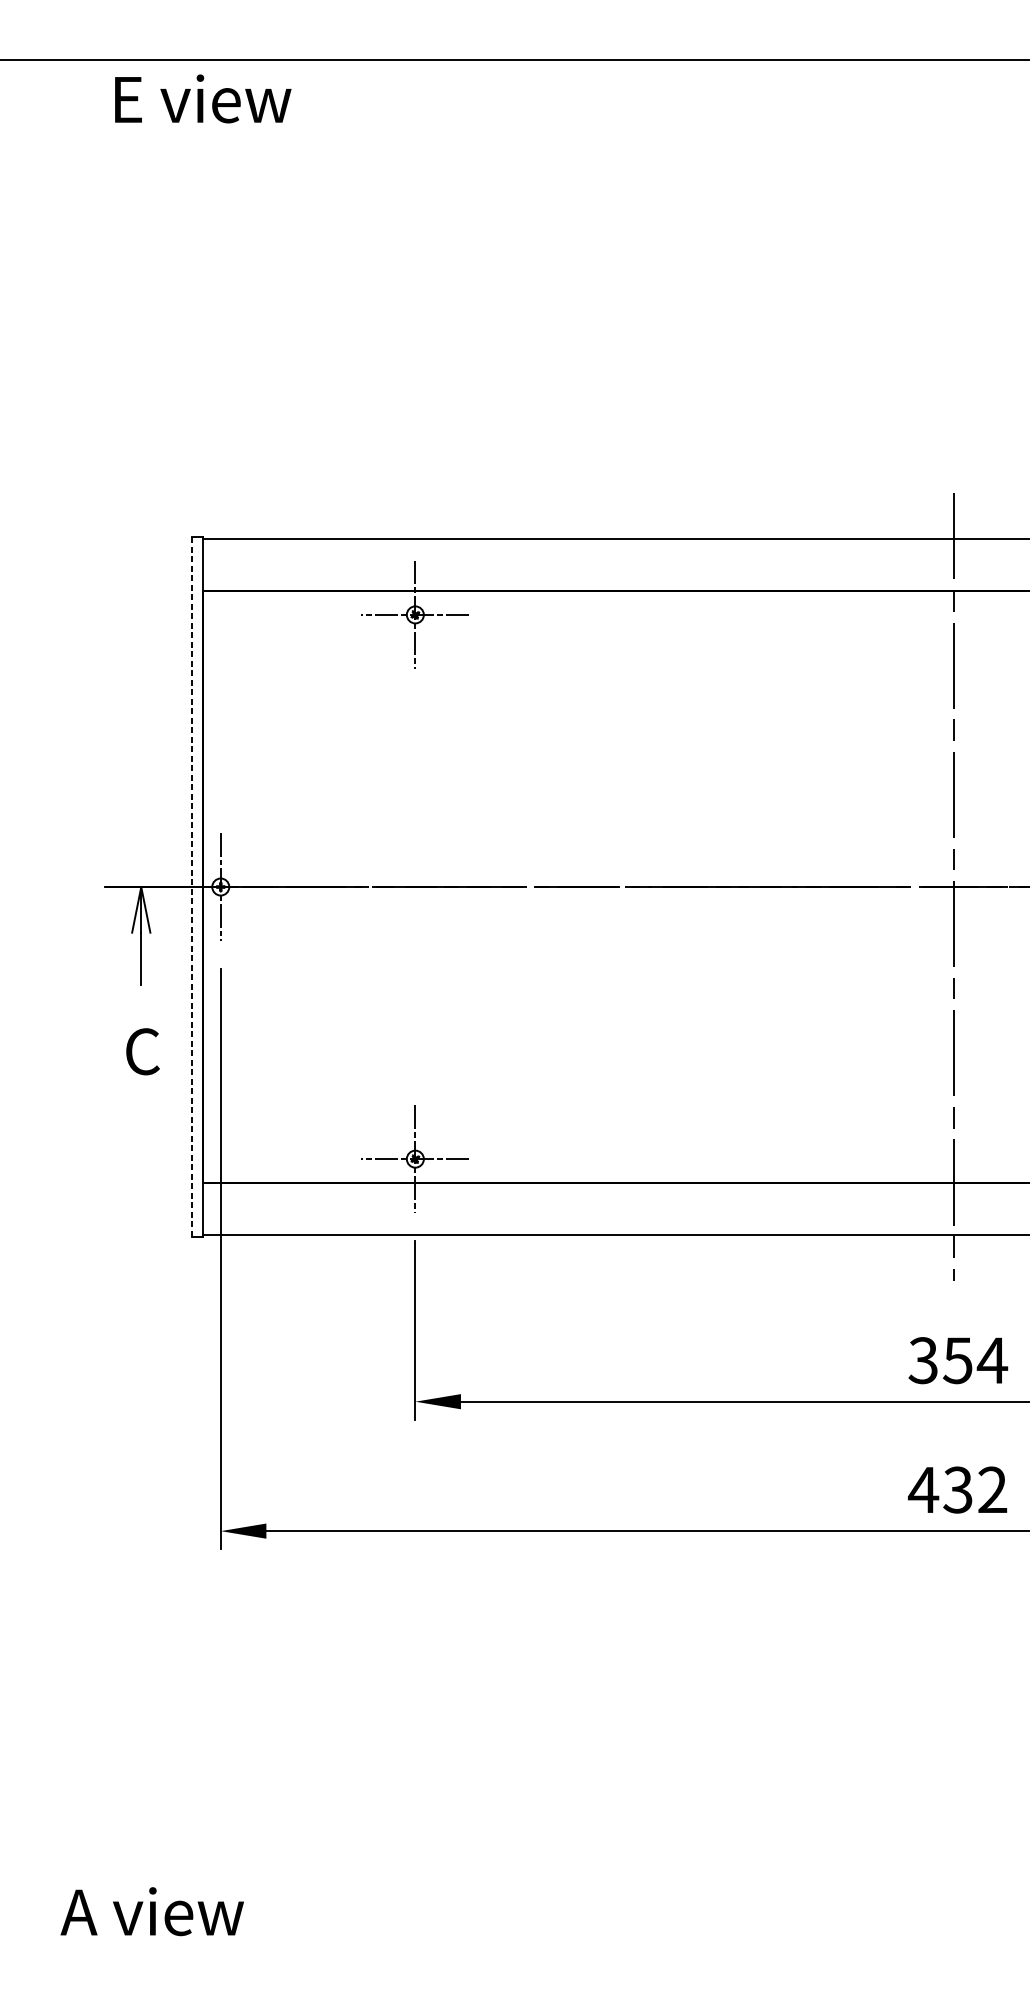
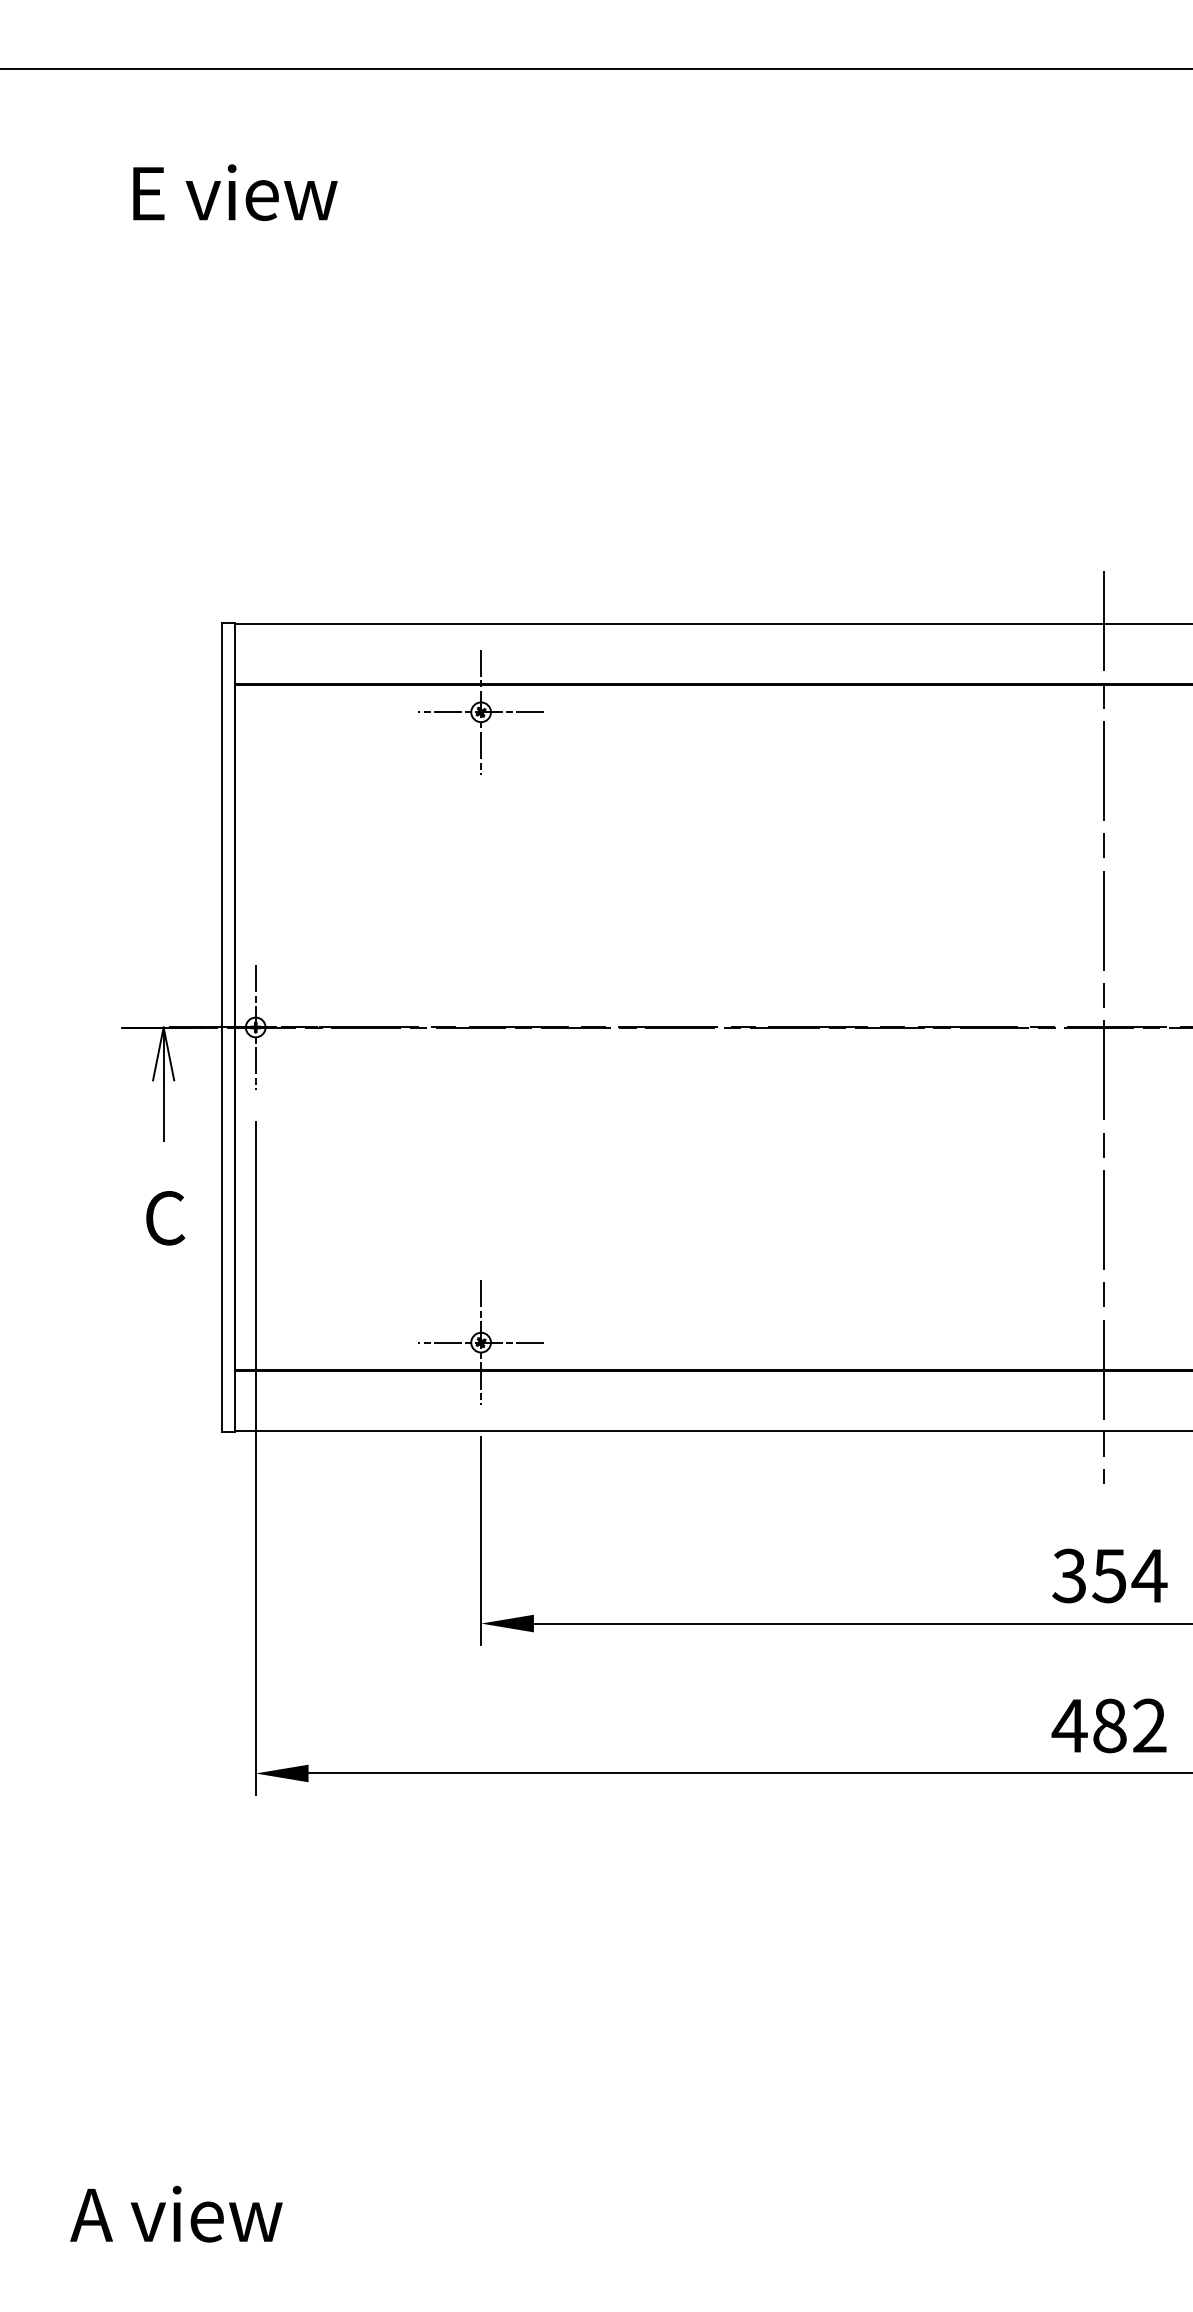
text: (203, 98) -> (235, 192), moved
line: (192, 887) -> (222, 1027), dashed -> solid
text: (957, 1489) -> (1109, 1725), 432 -> 482

